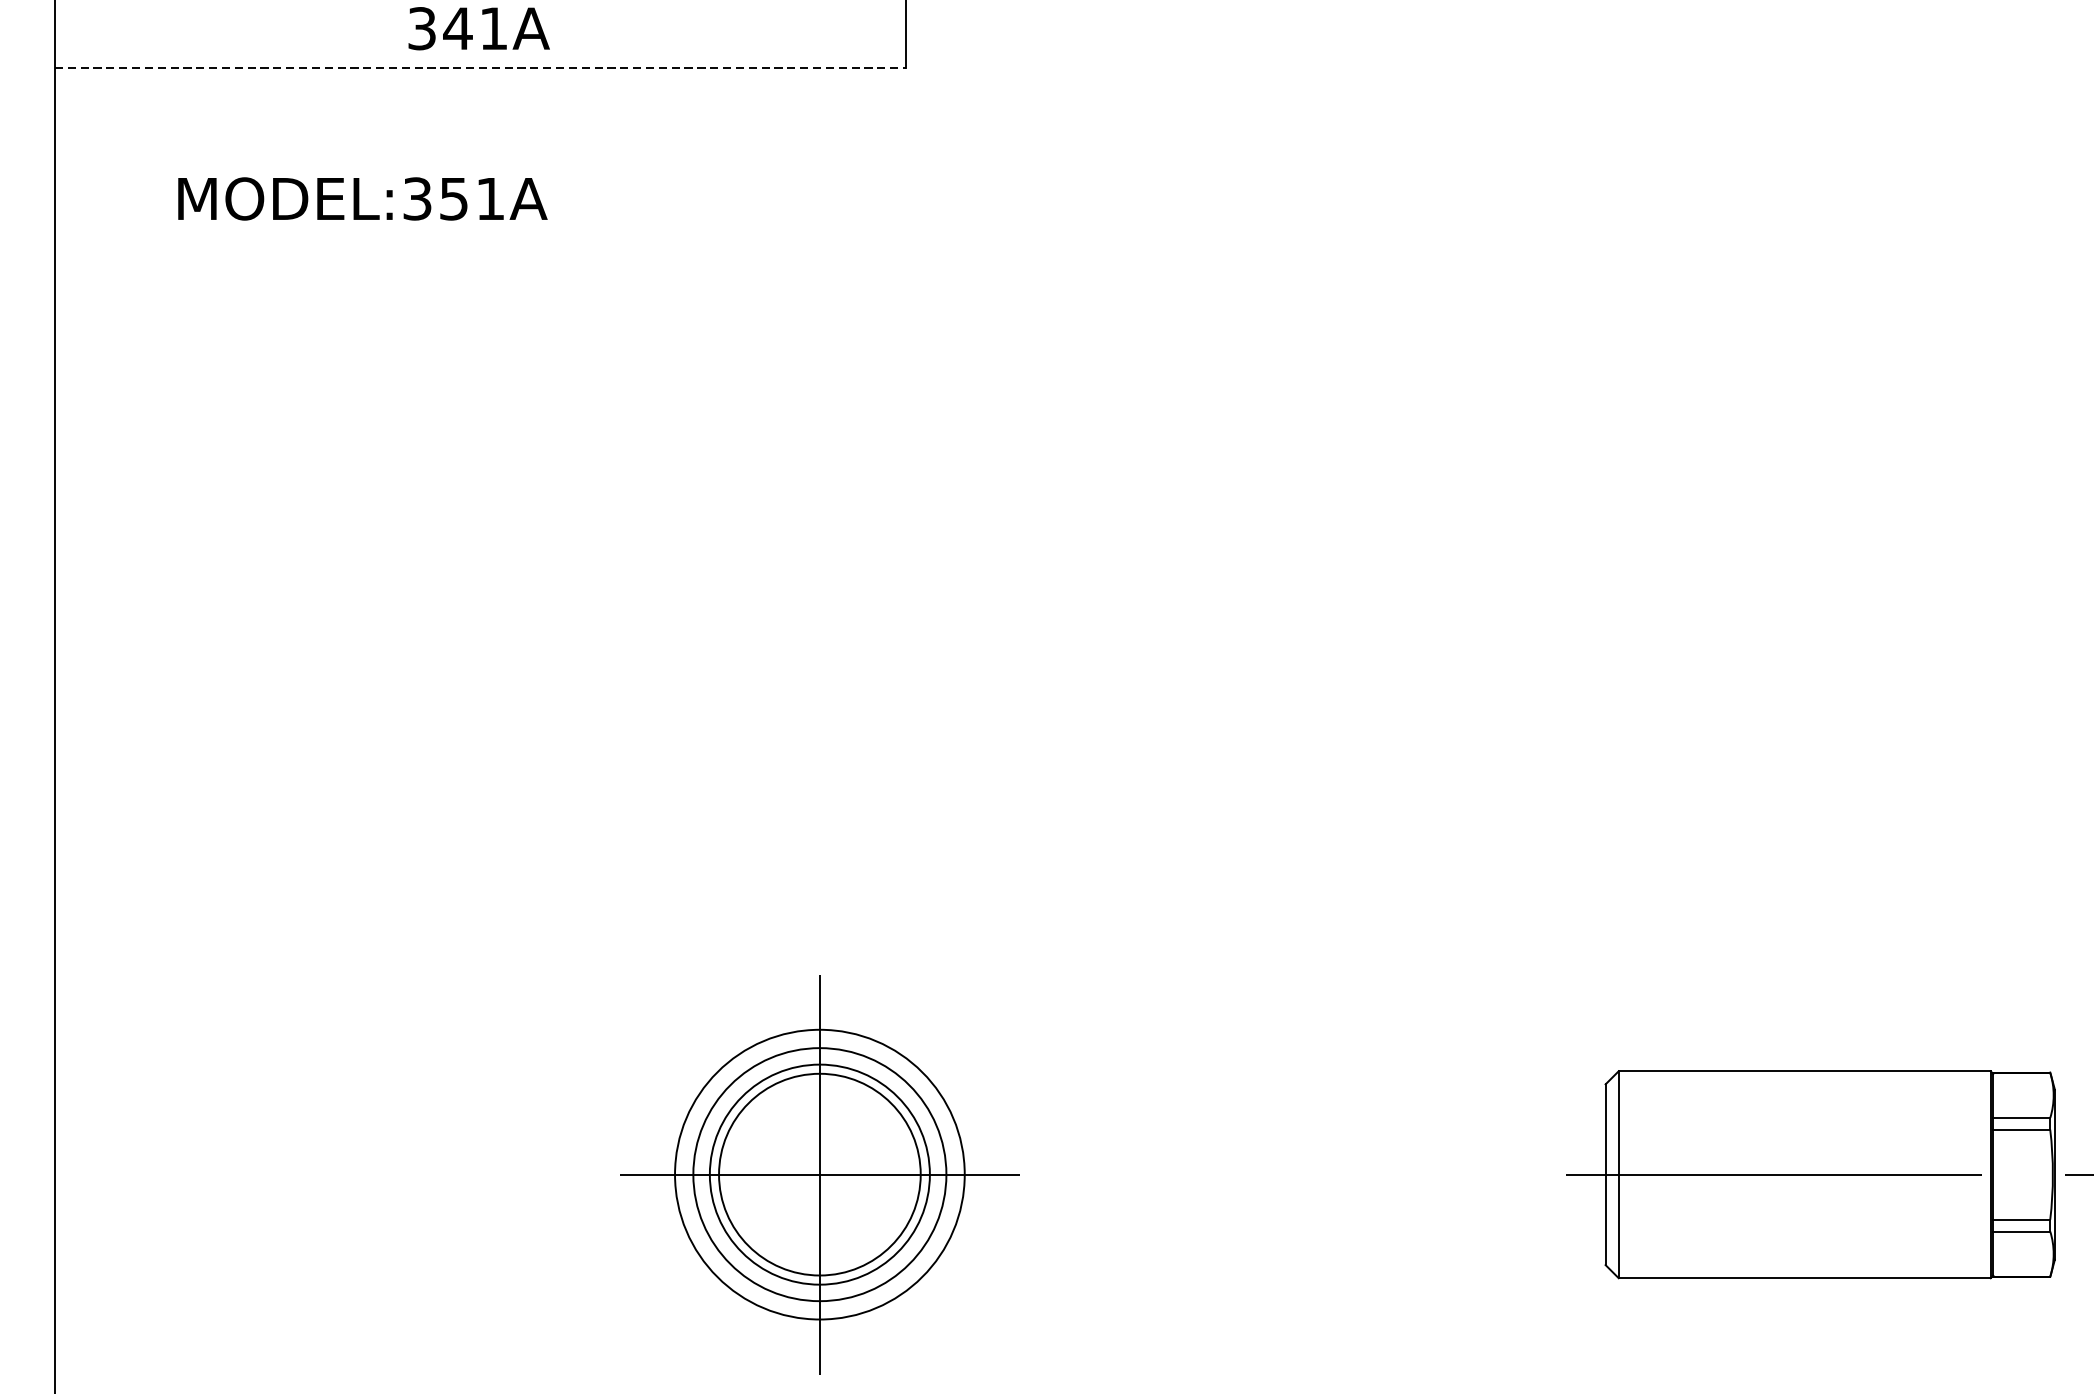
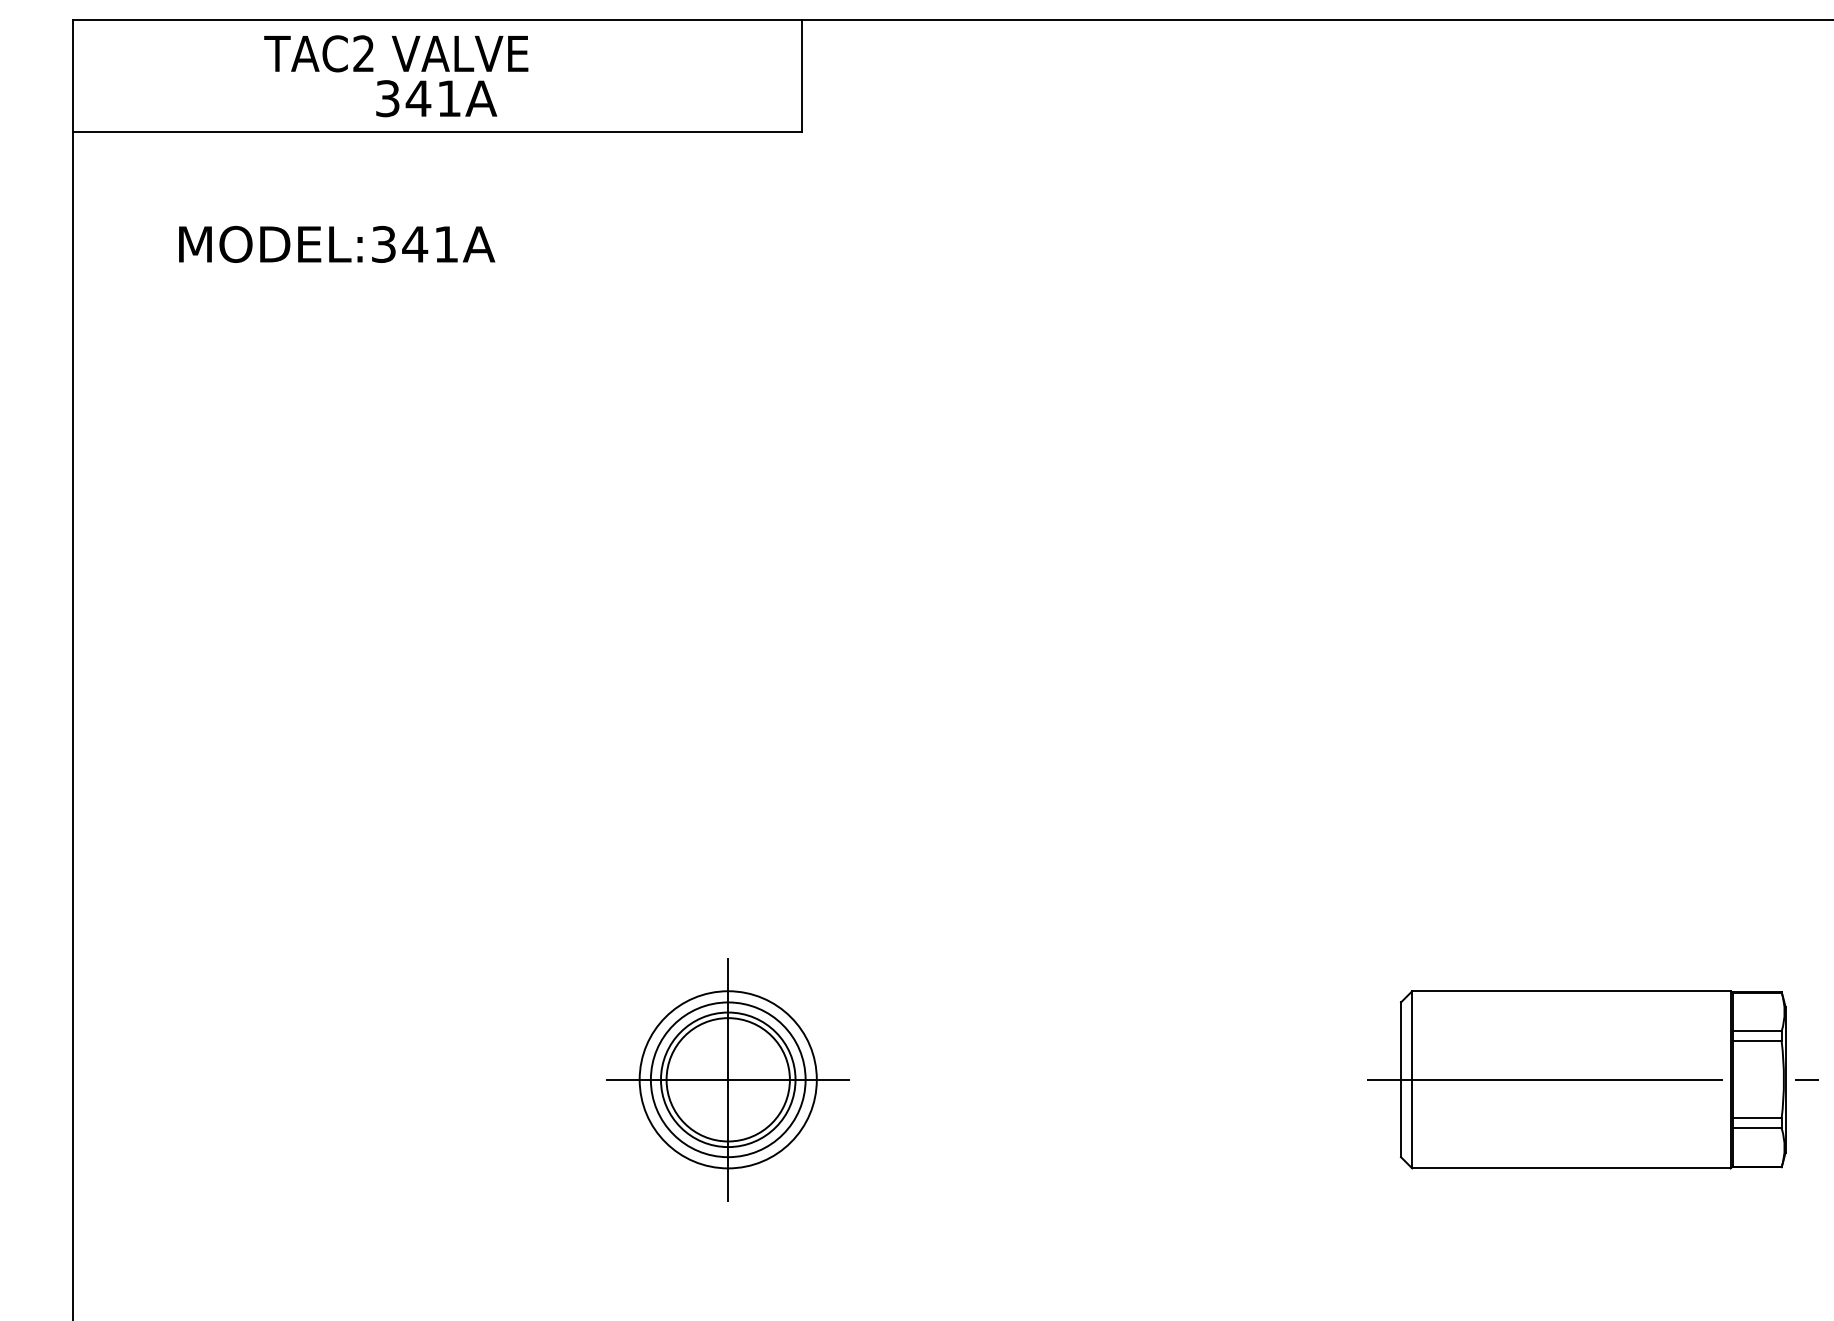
line: (481, 68) -> (438, 132), dashed -> solid
text: (454, 199) -> (415, 244), MODEL:351A -> MODEL:341A
part: (818, 1174) -> (727, 1079), size x0.71

